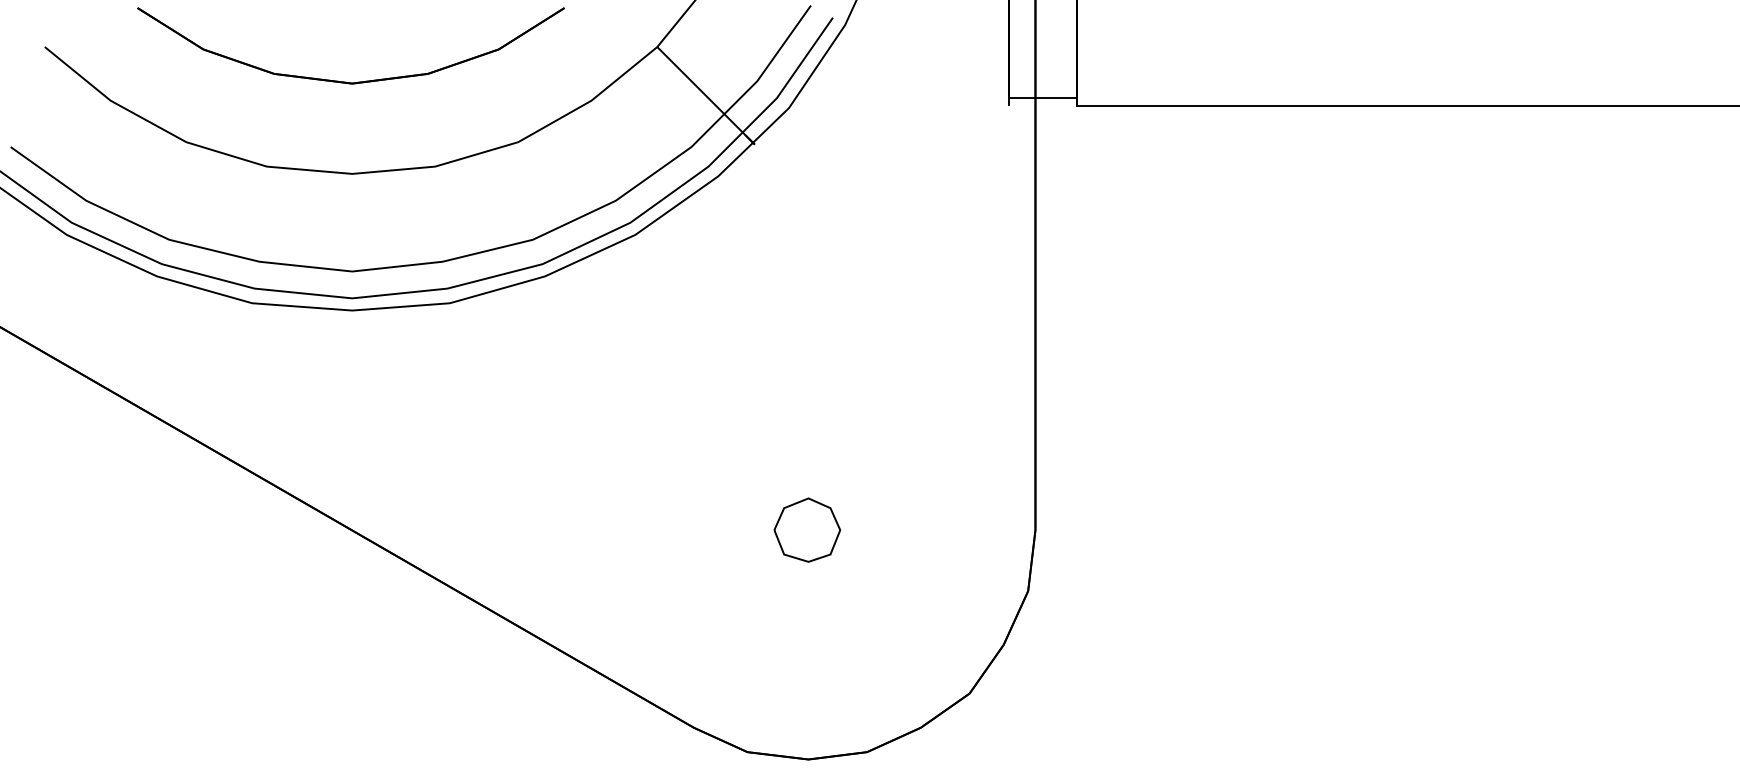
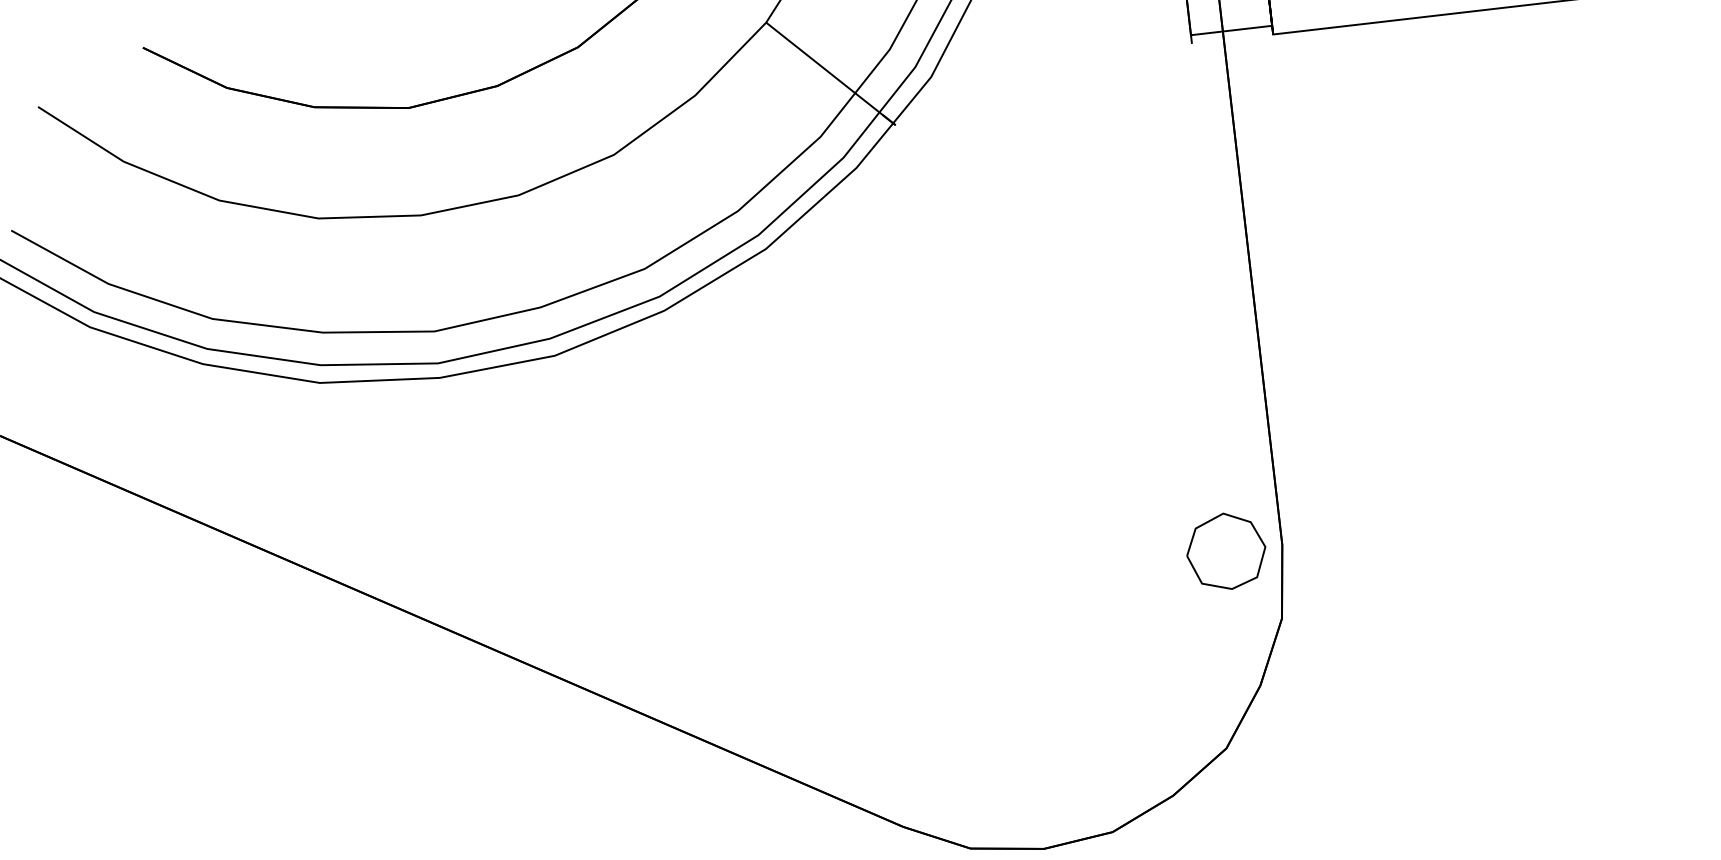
part: (807, 529) -> (1226, 550), moved

